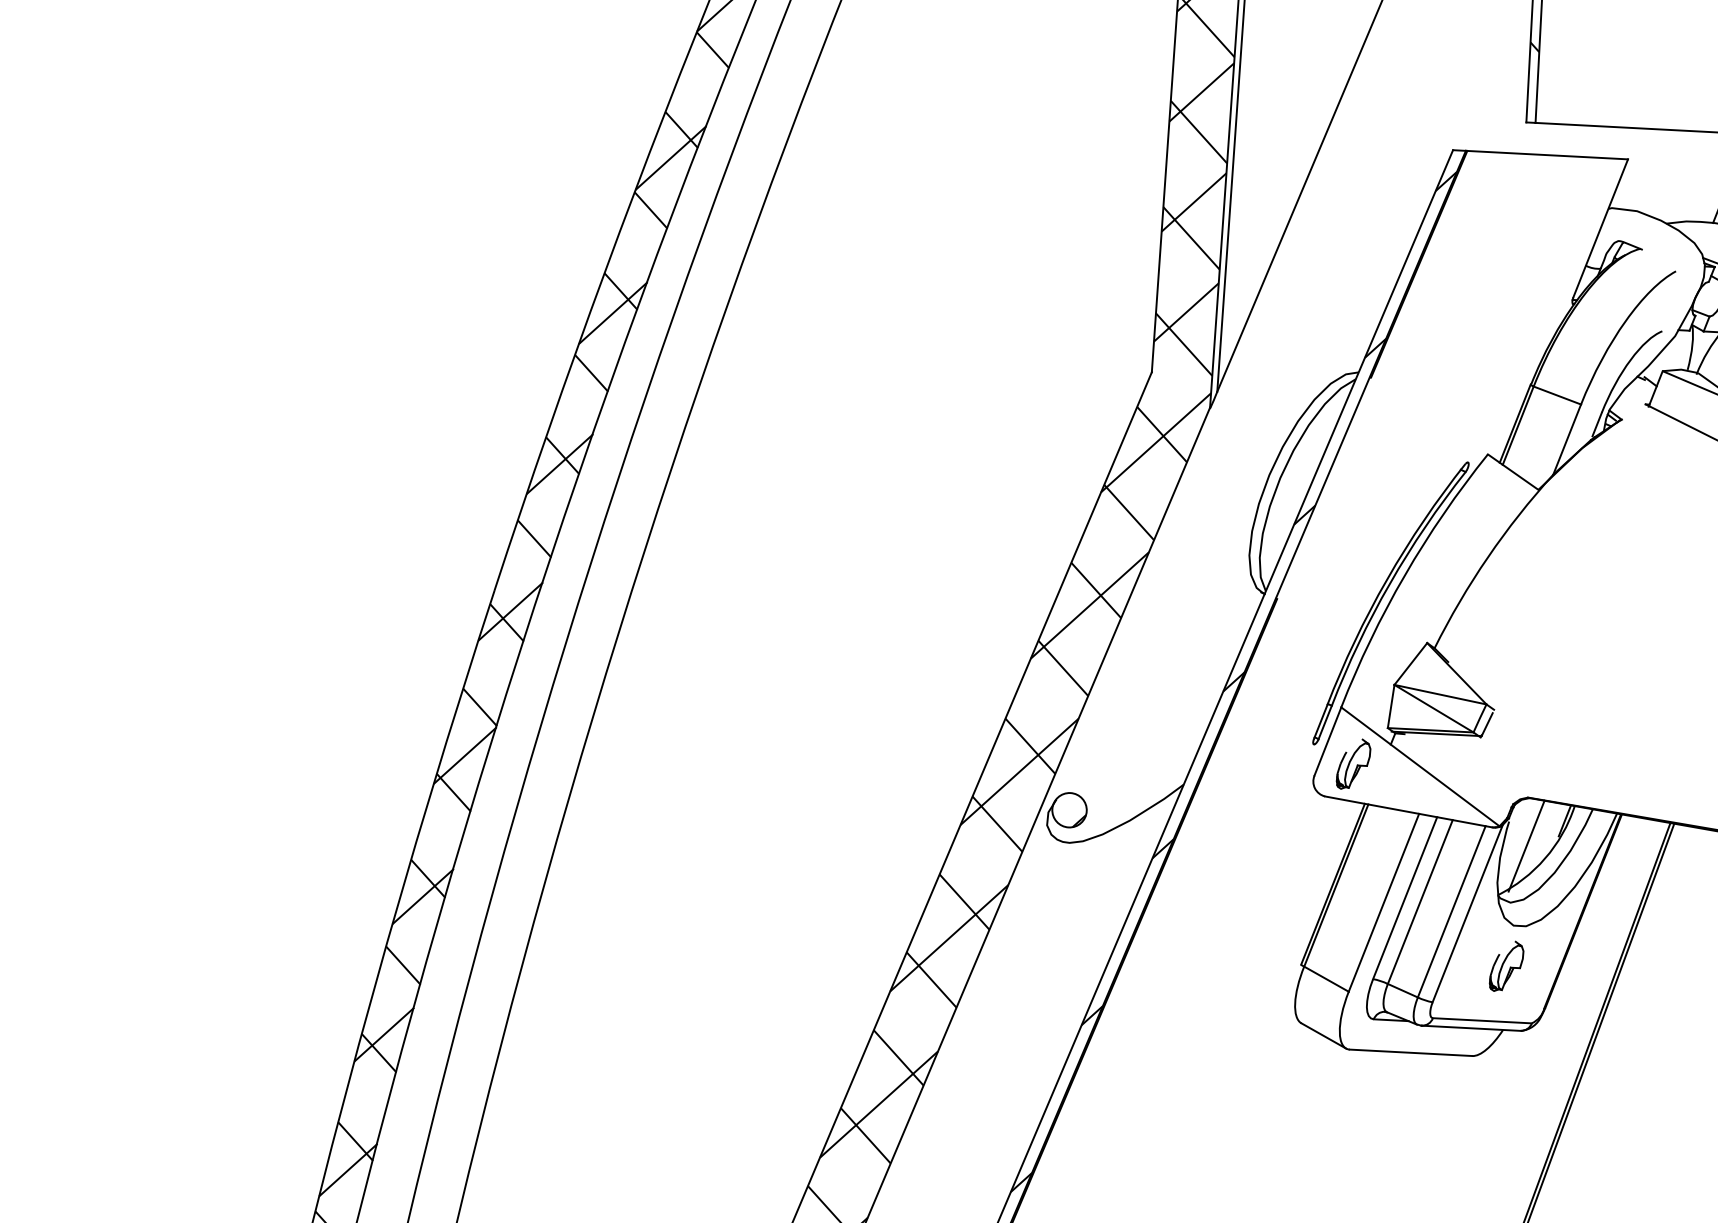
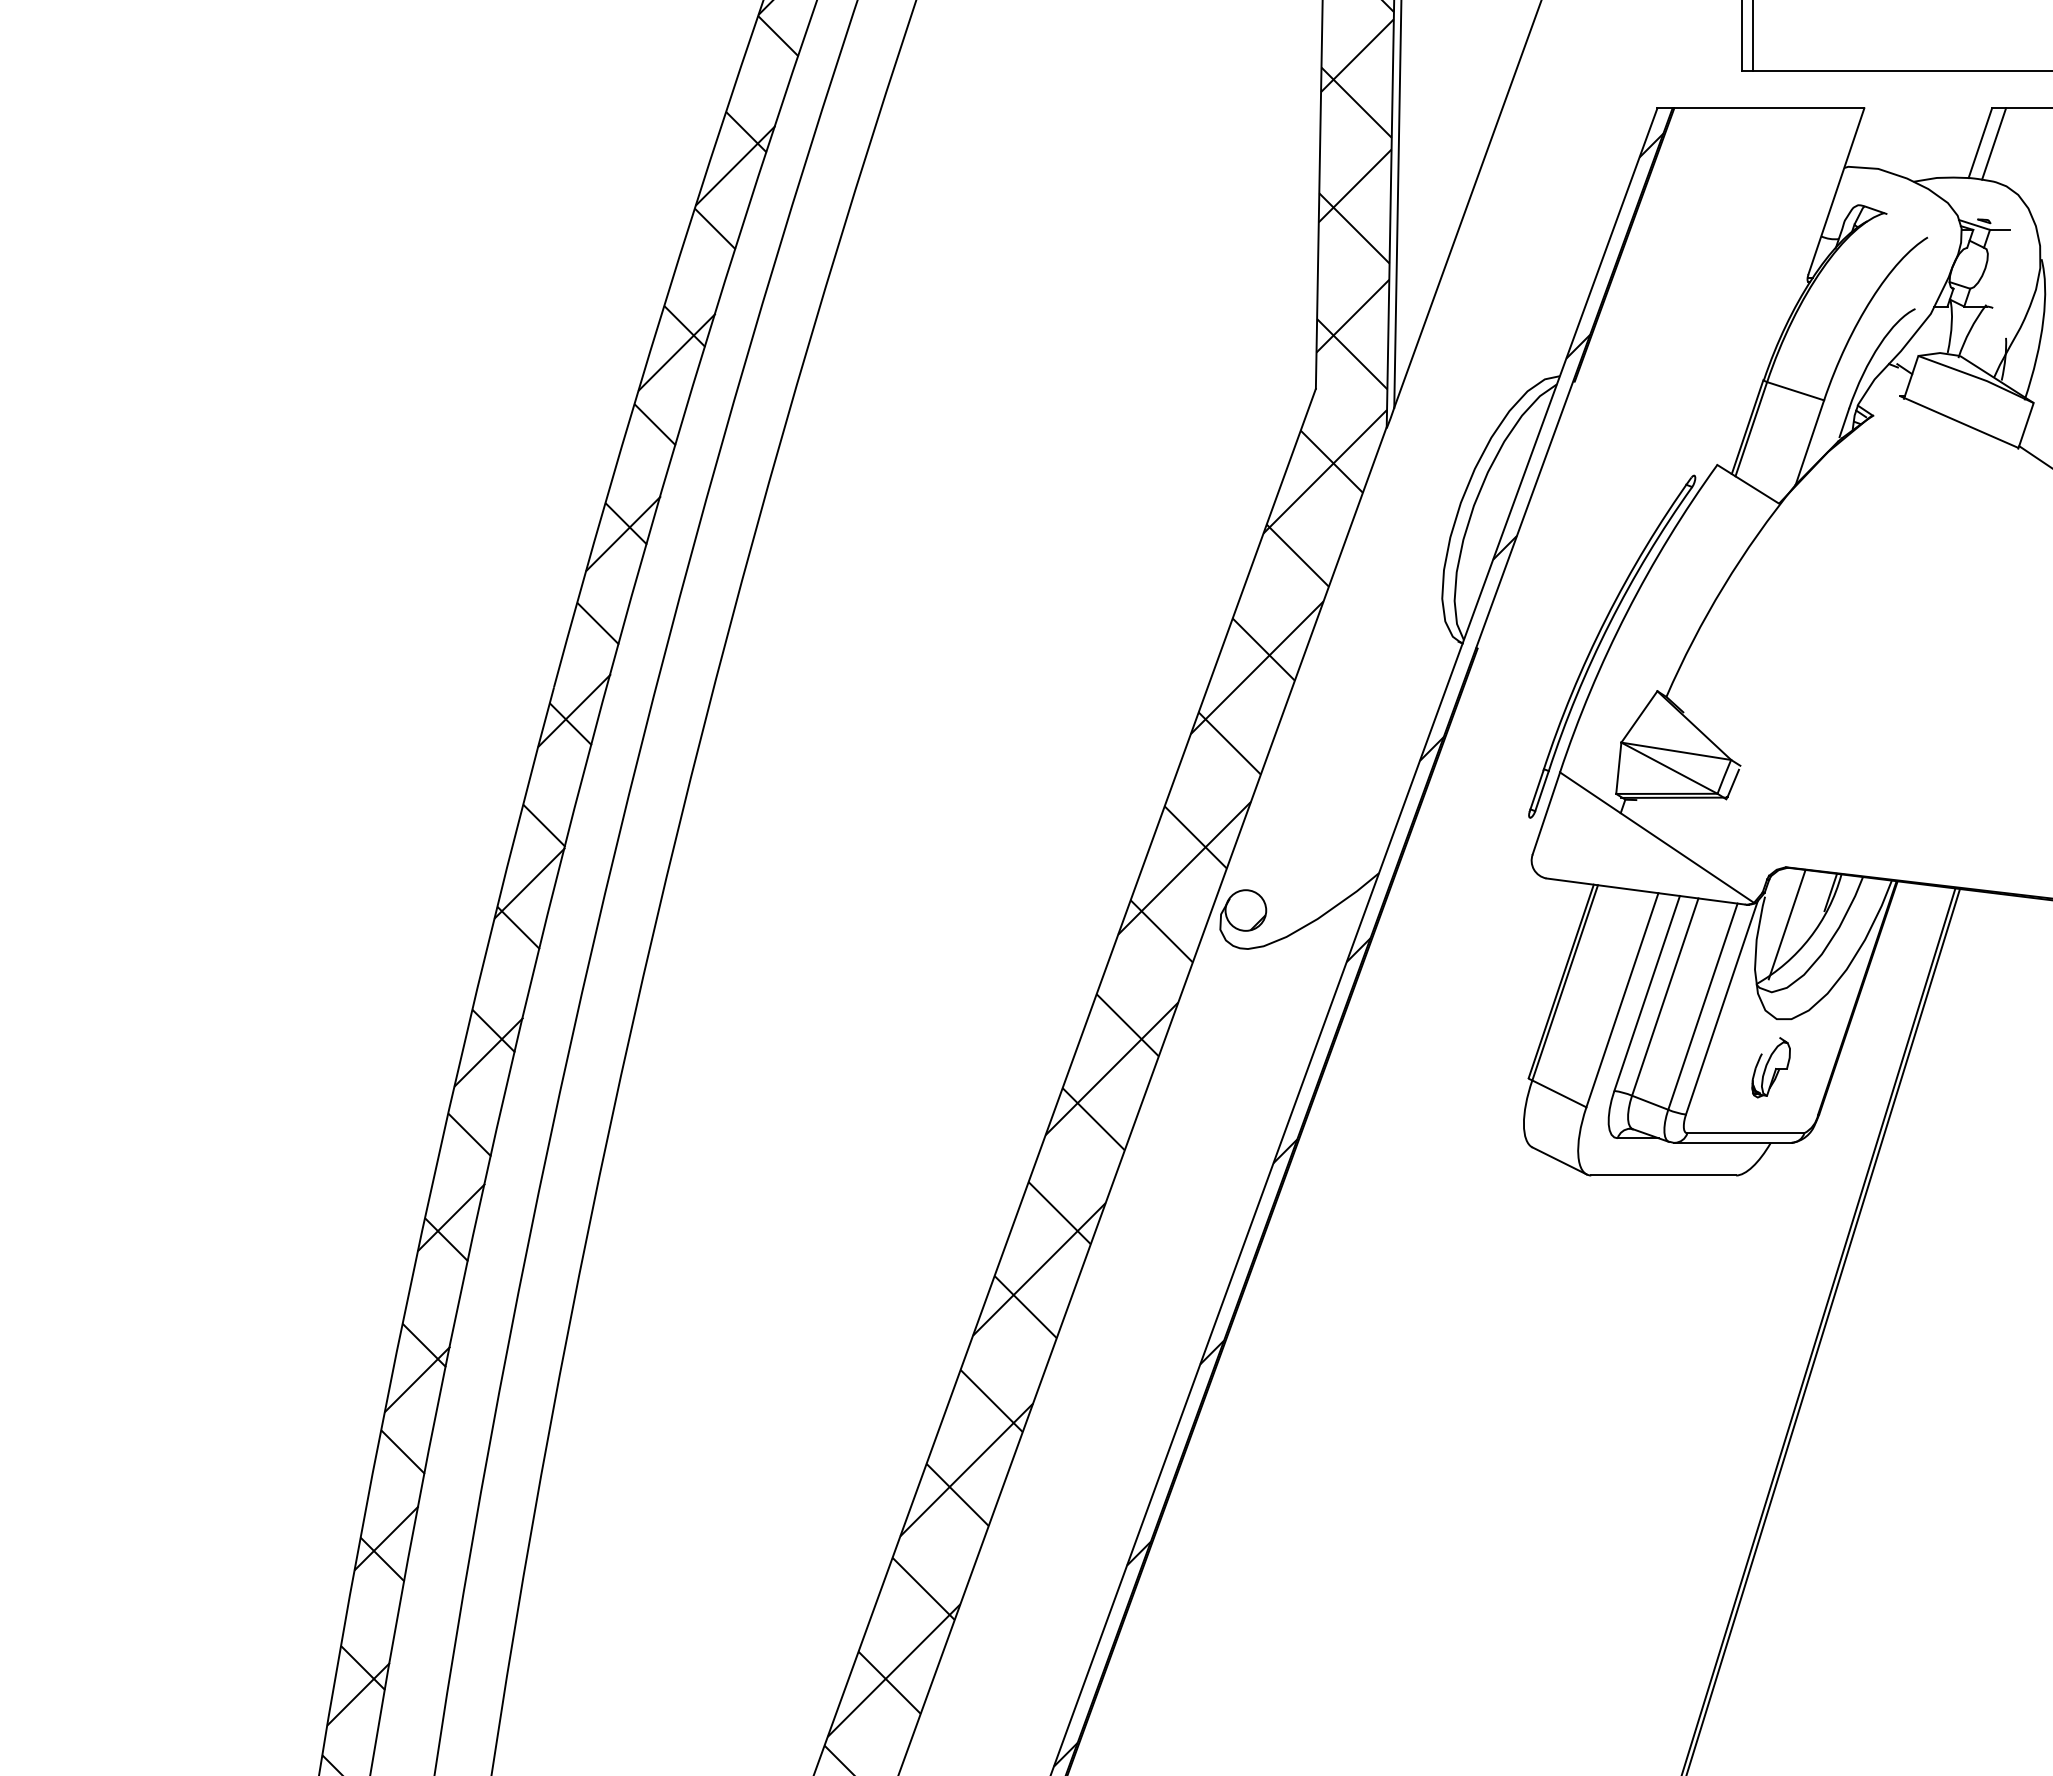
part: (1353, 764) -> (1577, 838), removed

